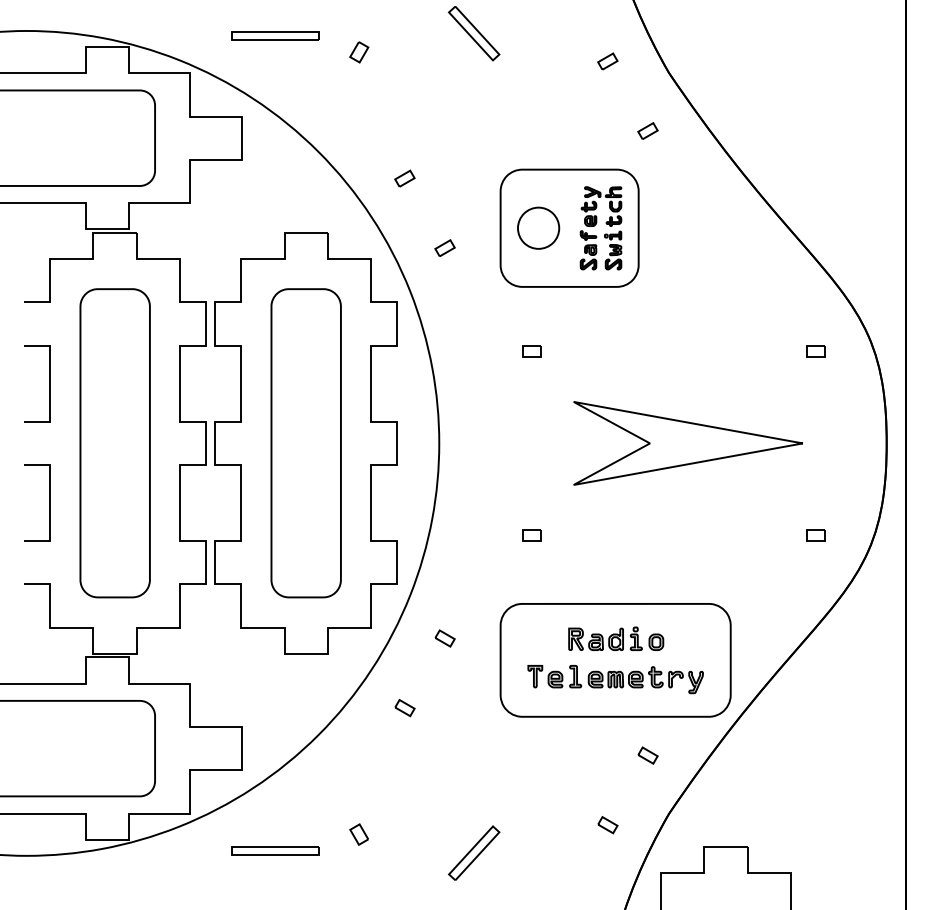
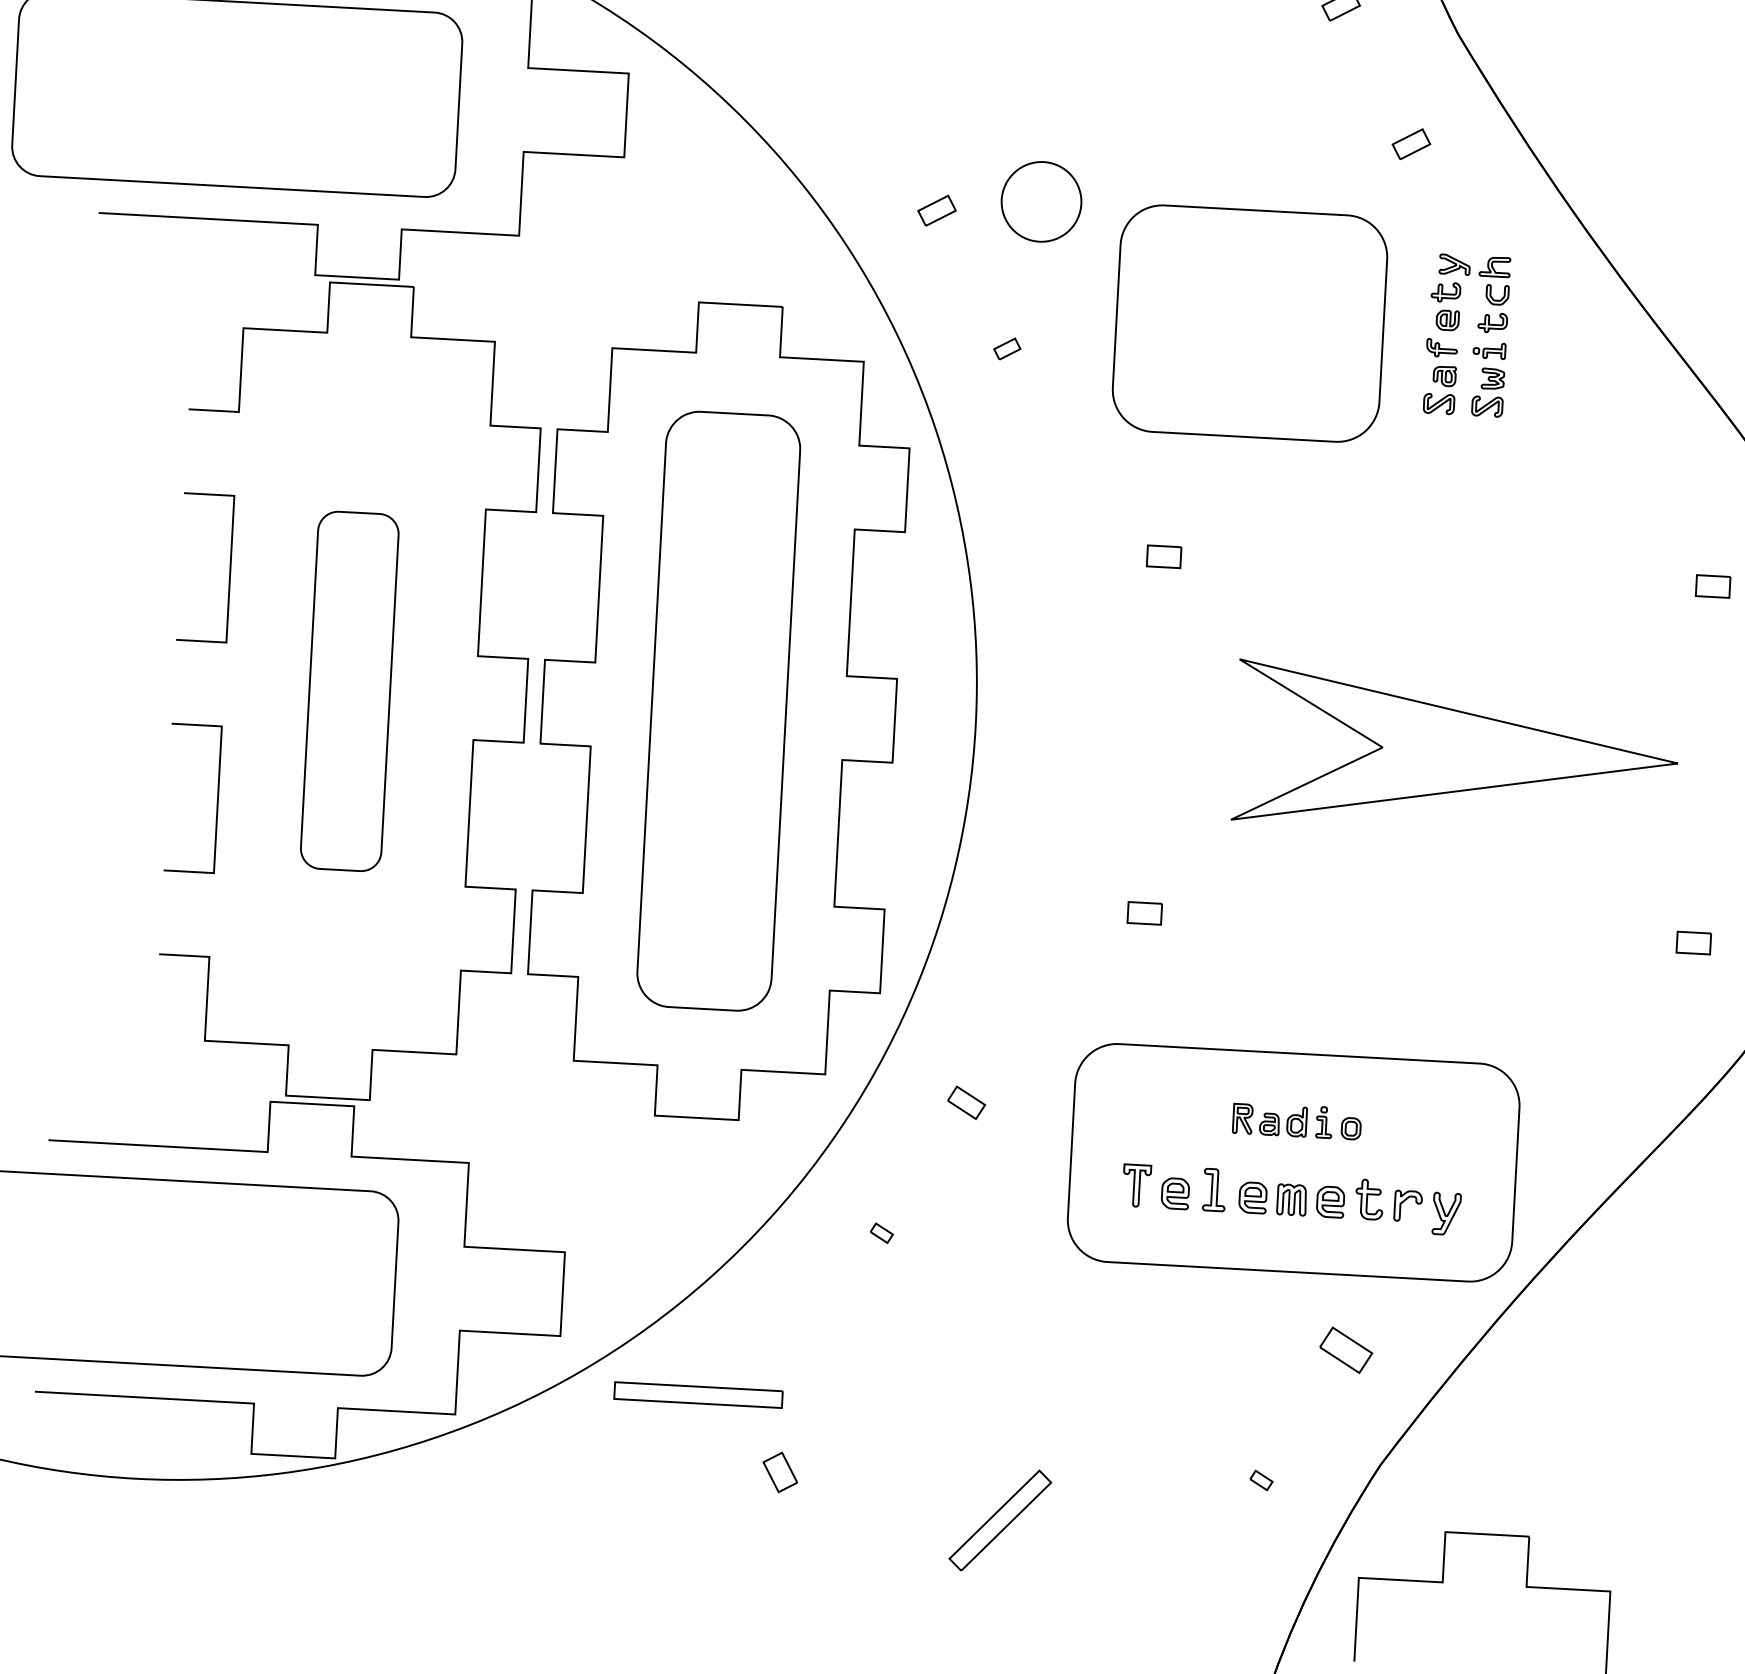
part: (538, 227) -> (1041, 200), moved
part: (600, 228) -> (1465, 335), moved
part: (444, 247) -> (1006, 347), size x0.7
part: (114, 443) -> (348, 691), size x0.6
part: (616, 638) -> (1297, 1120), size x0.7
part: (404, 708) -> (880, 1233), size x0.6
part: (647, 755) -> (1345, 1349), size x1.4
part: (607, 825) -> (1260, 1480), size x0.6
part: (275, 850) -> (697, 1394), moved

